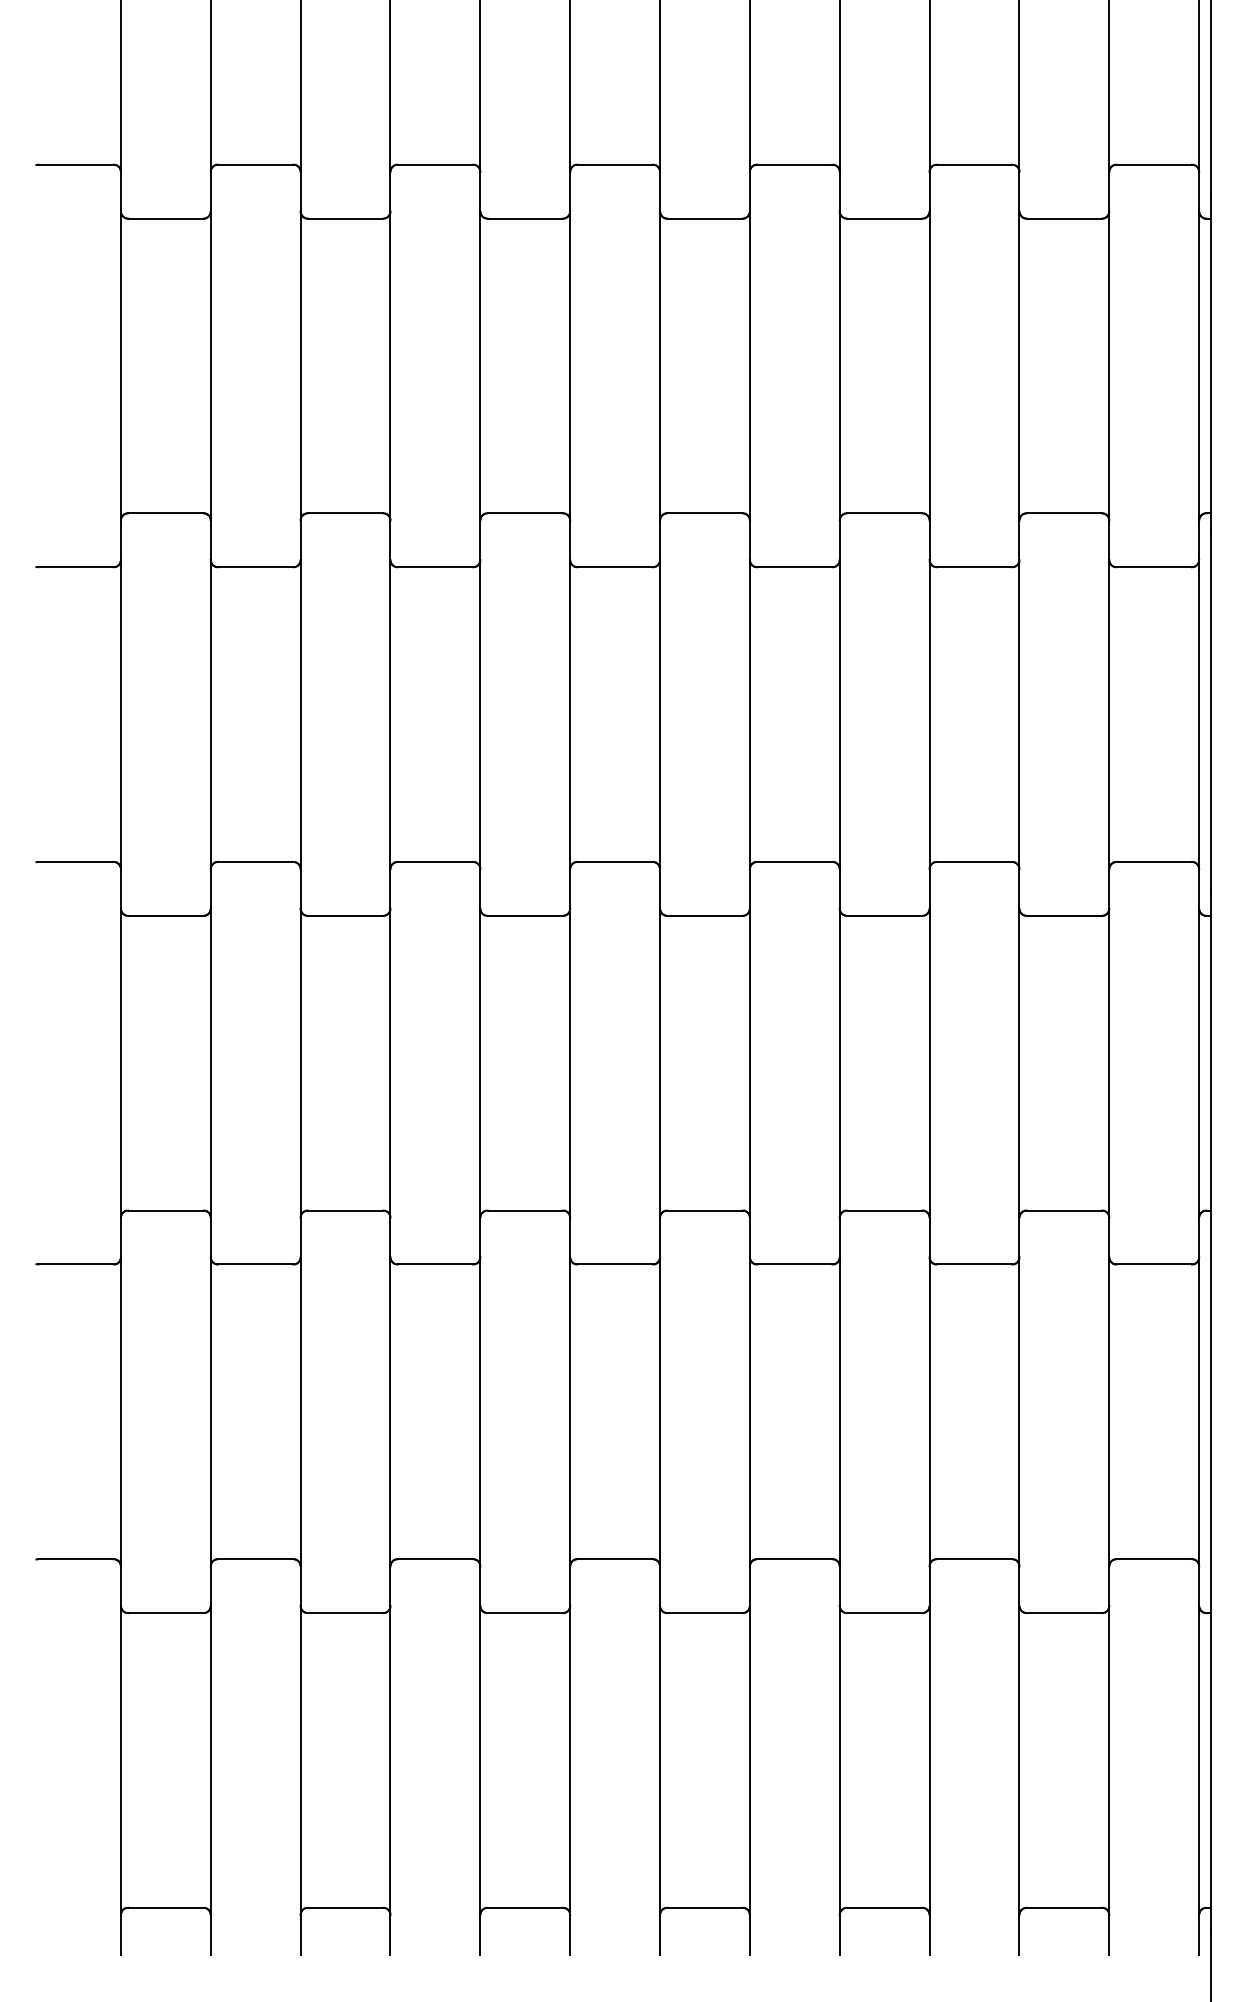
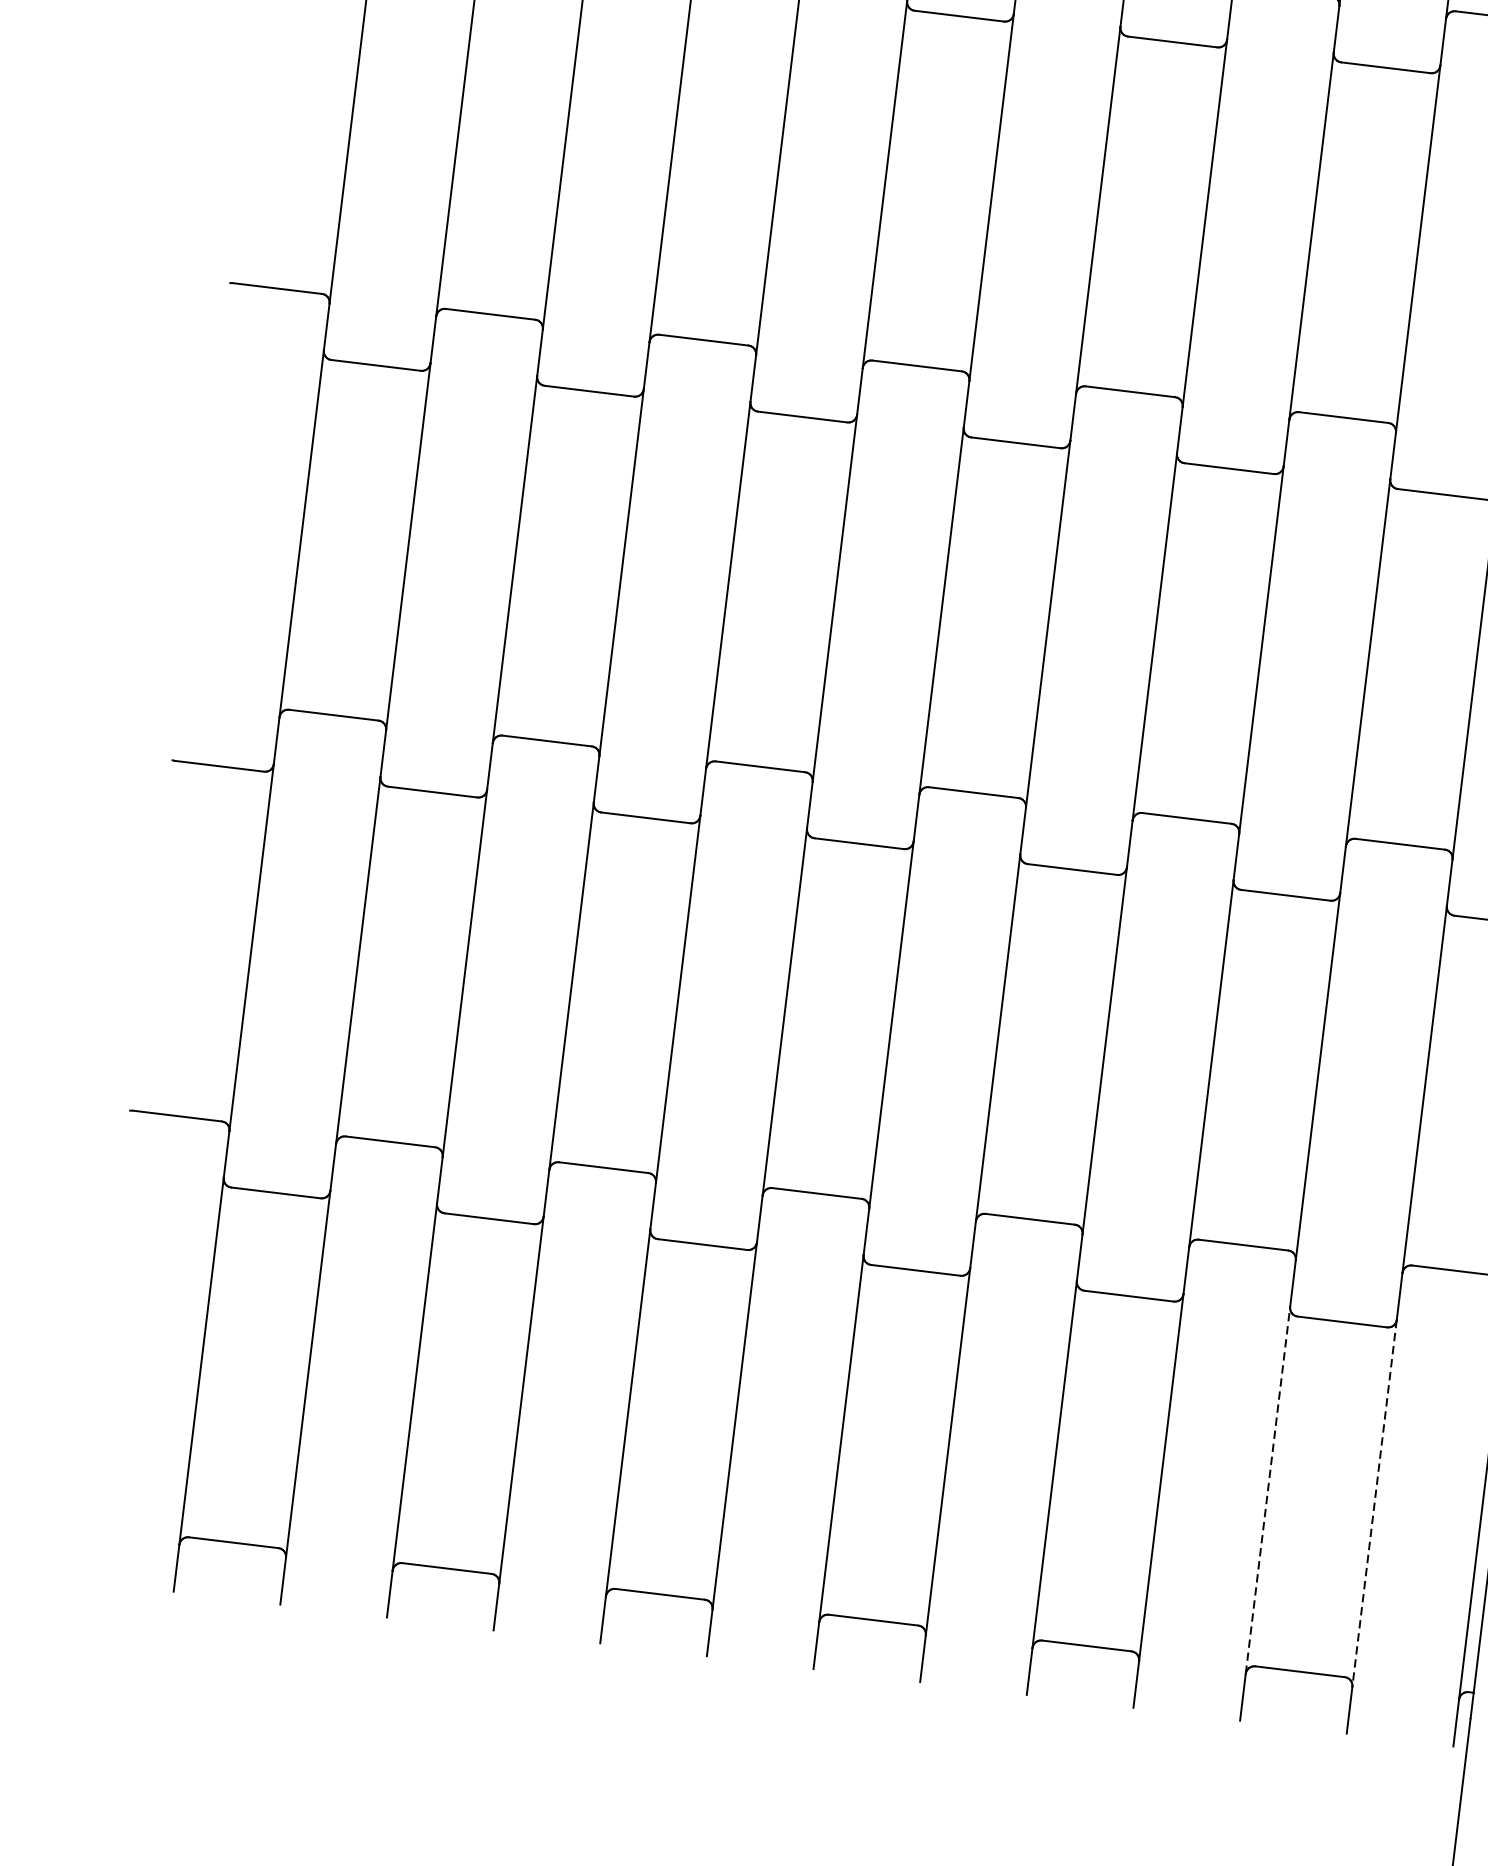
line: (1019, 1760) -> (1268, 1490), solid -> dashed
line: (1109, 1760) -> (1374, 1503), solid -> dashed

